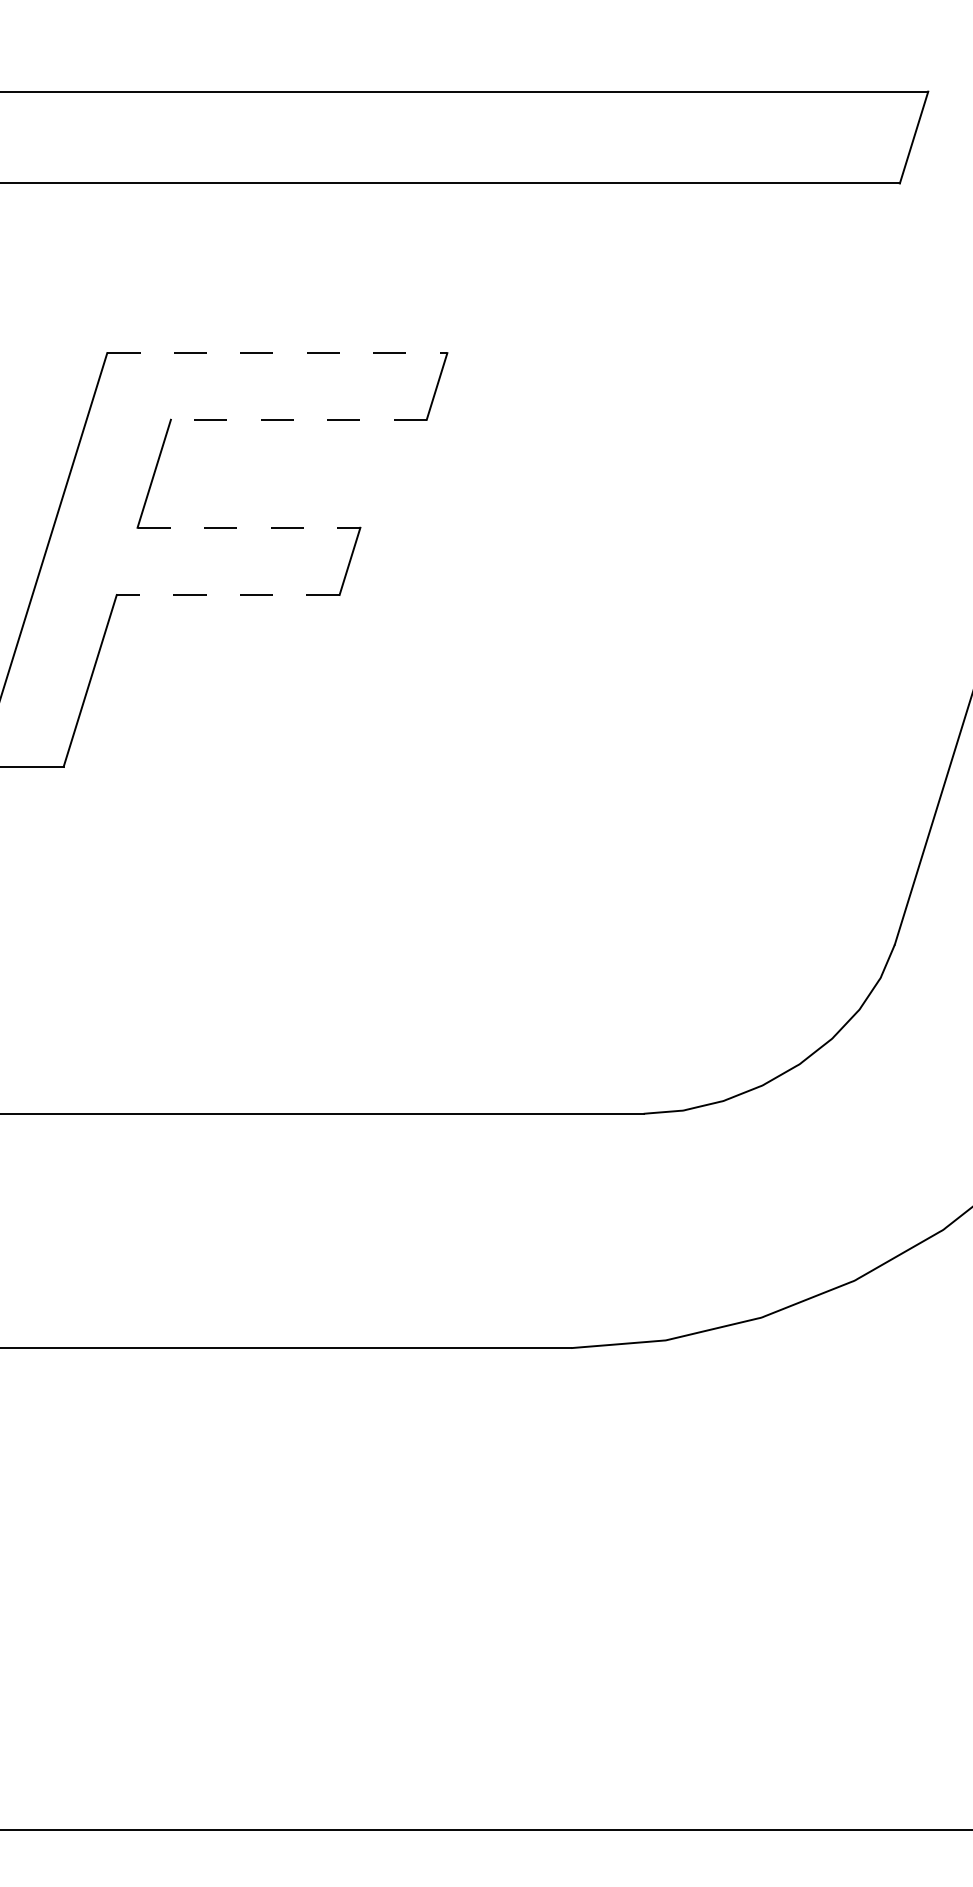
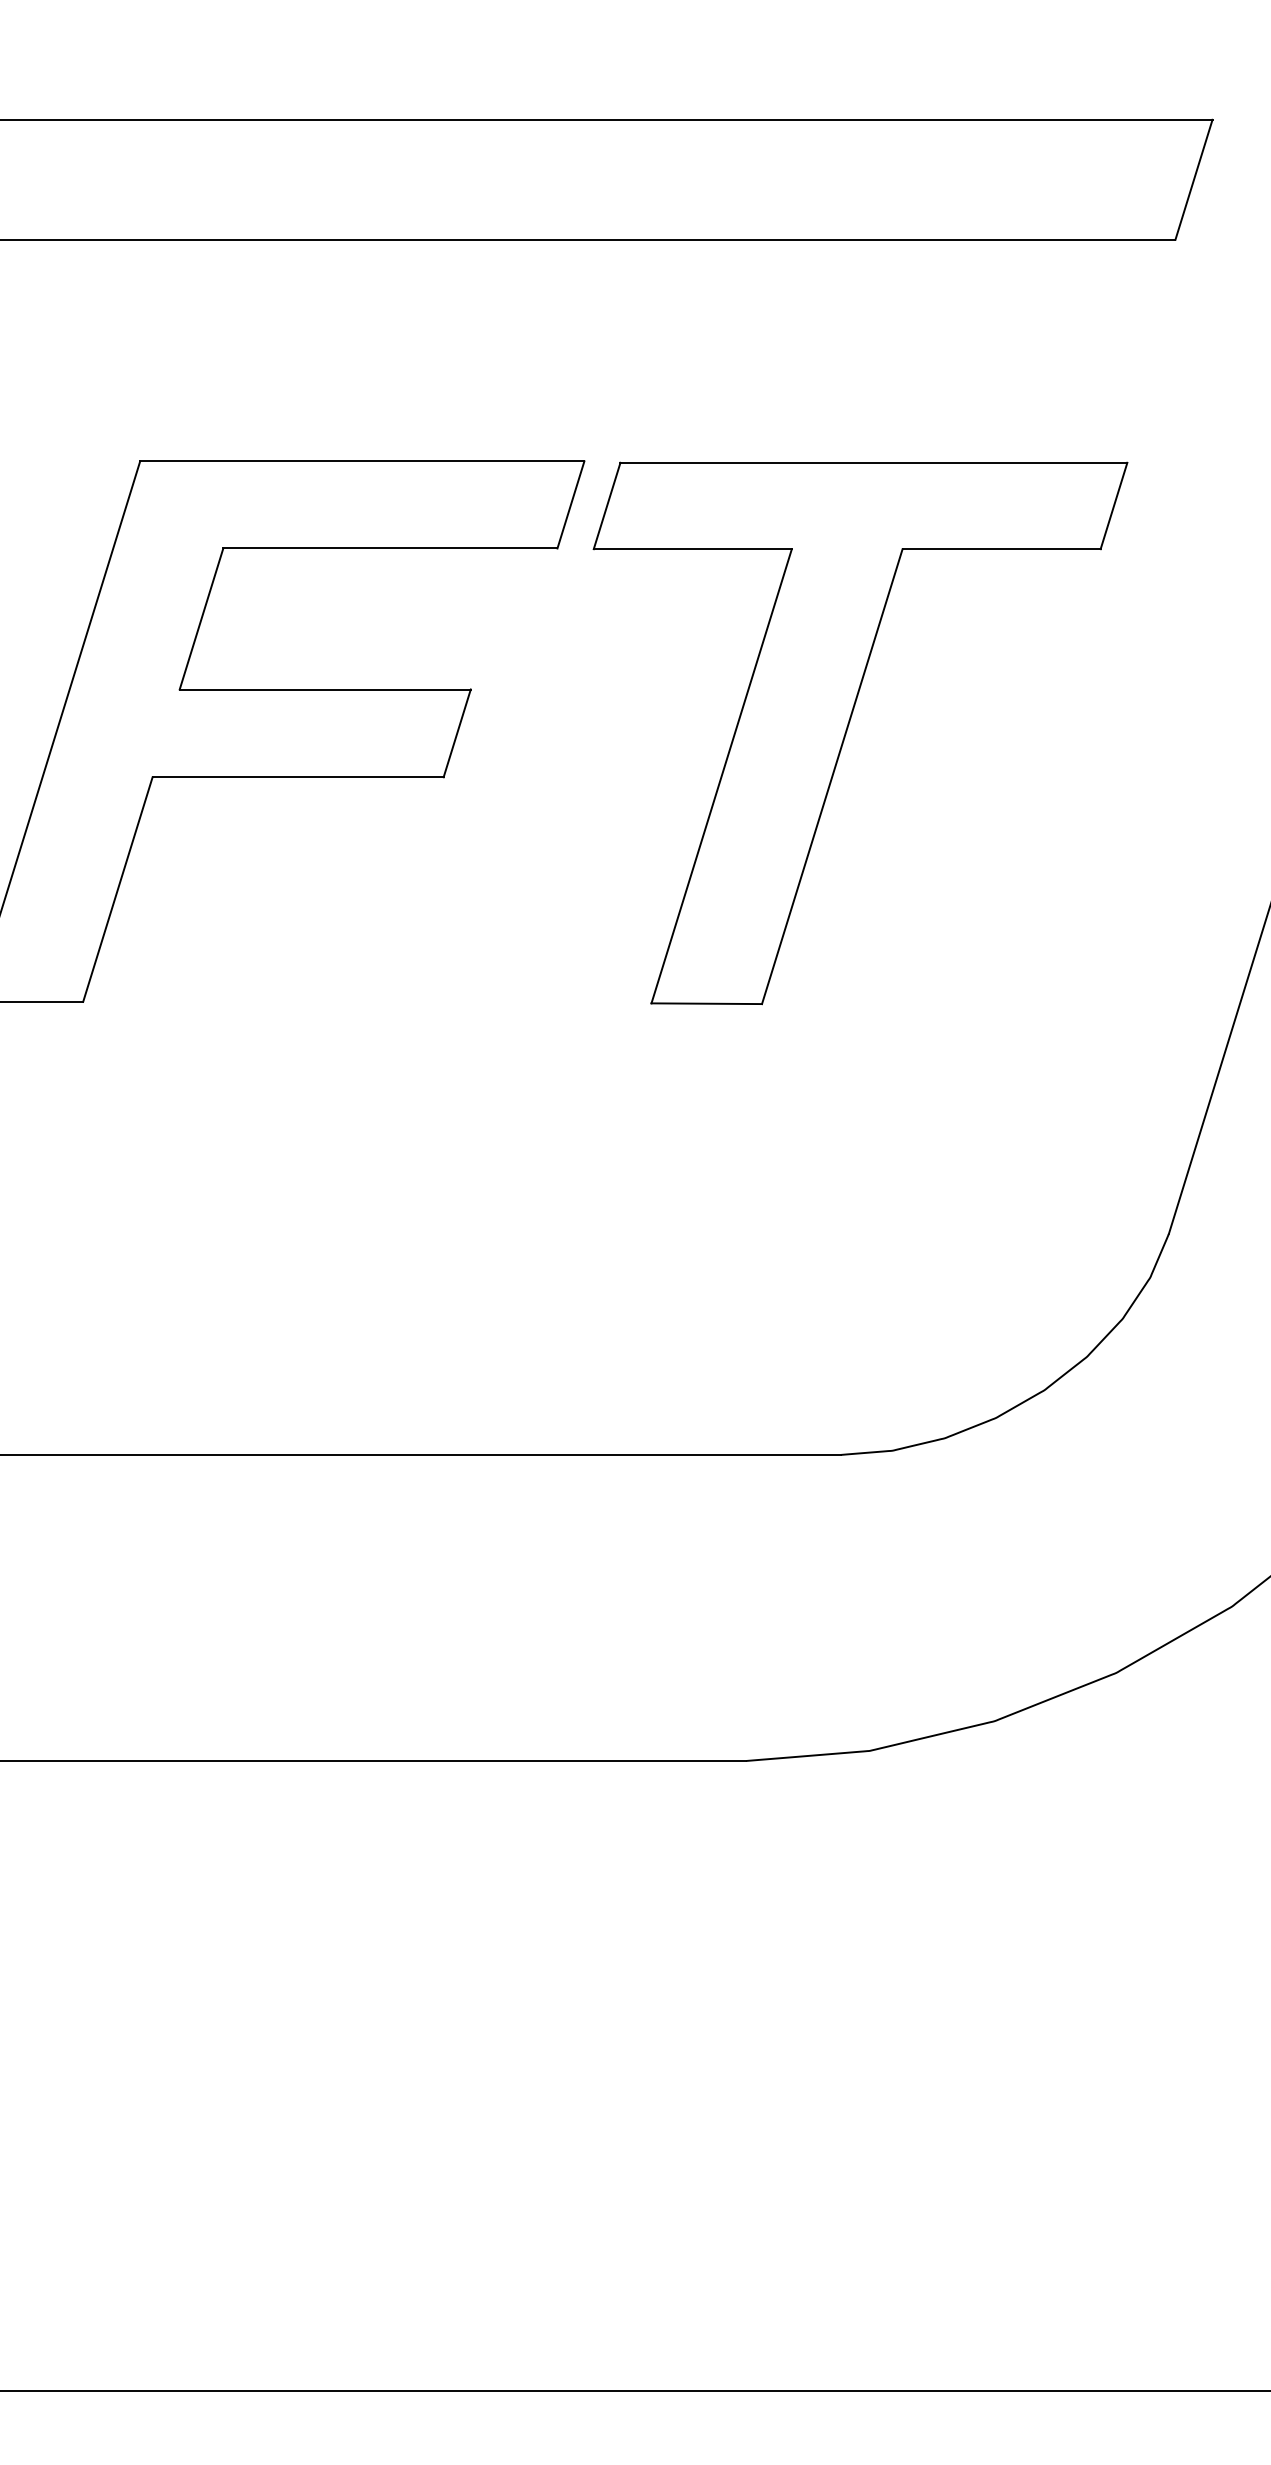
line: (277, 353) -> (362, 461), dashed -> solid
line: (298, 419) -> (389, 548), dashed -> solid
line: (249, 527) -> (325, 689), dashed -> solid
part: (649, 557) -> (848, 728), added
line: (228, 595) -> (298, 777), dashed -> solid

